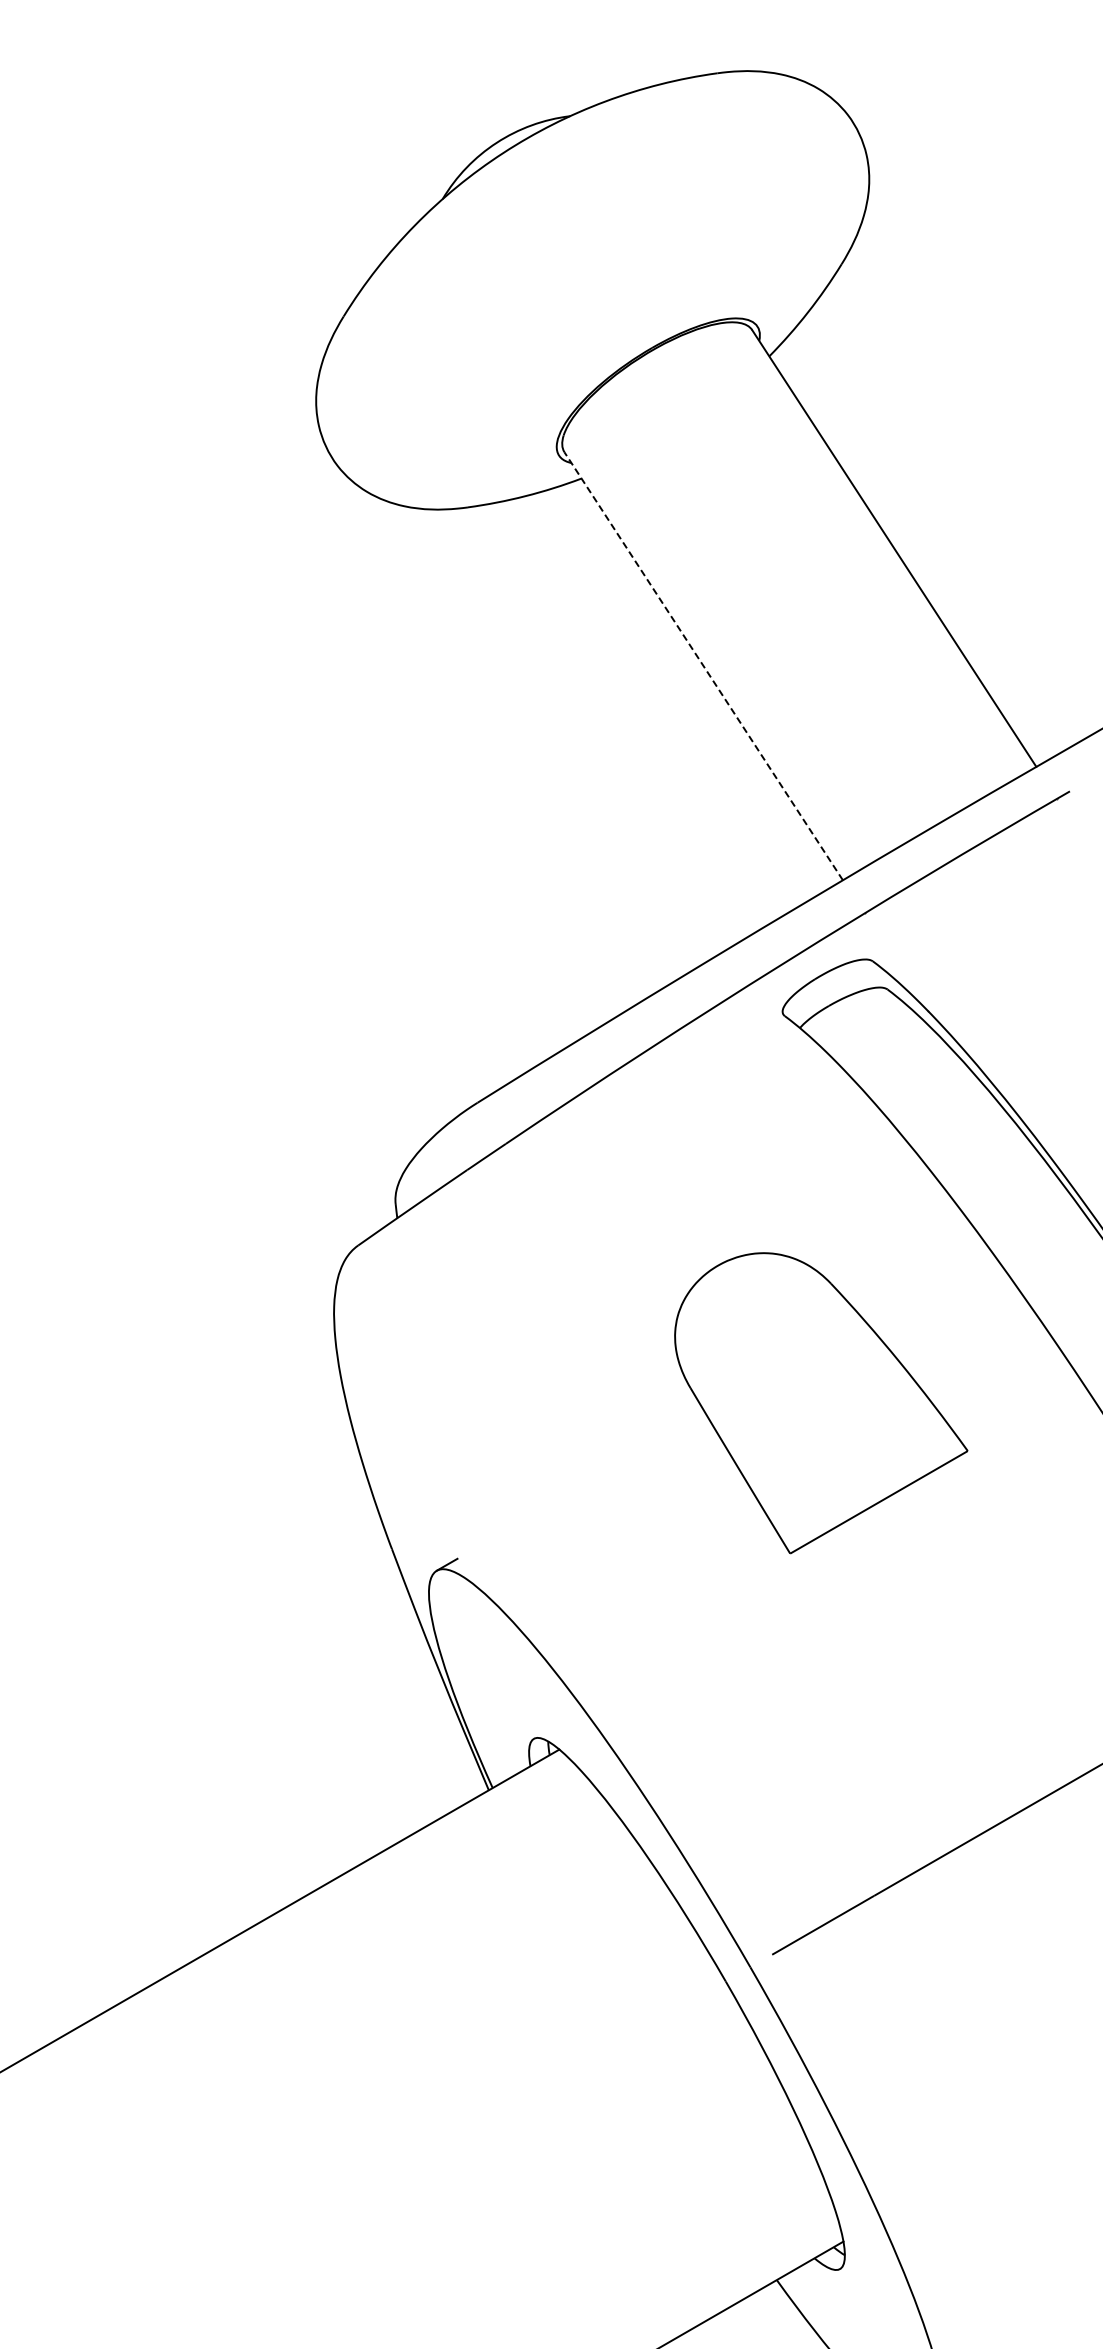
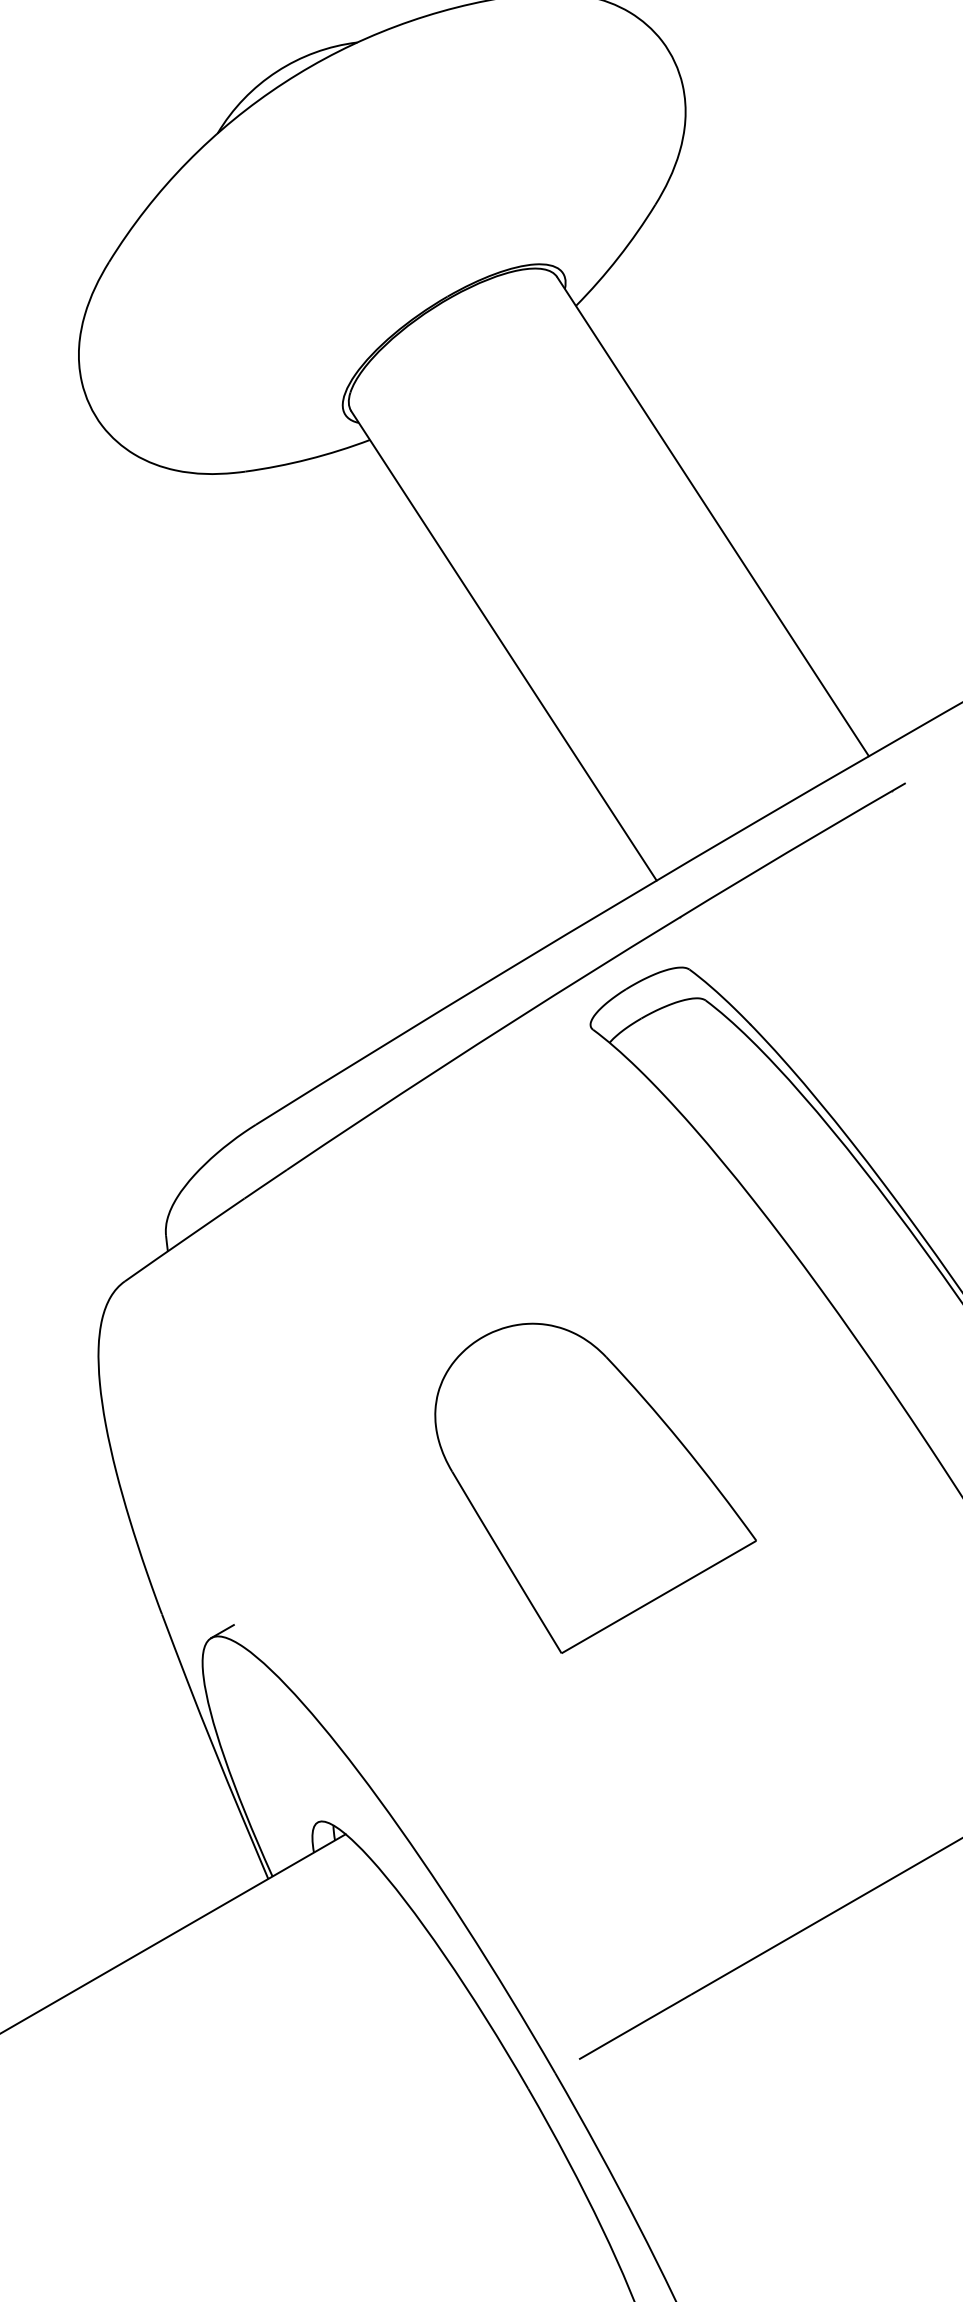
line: (703, 665) -> (503, 645), dashed -> solid
part: (821, 1403) -> (595, 1488), moved

